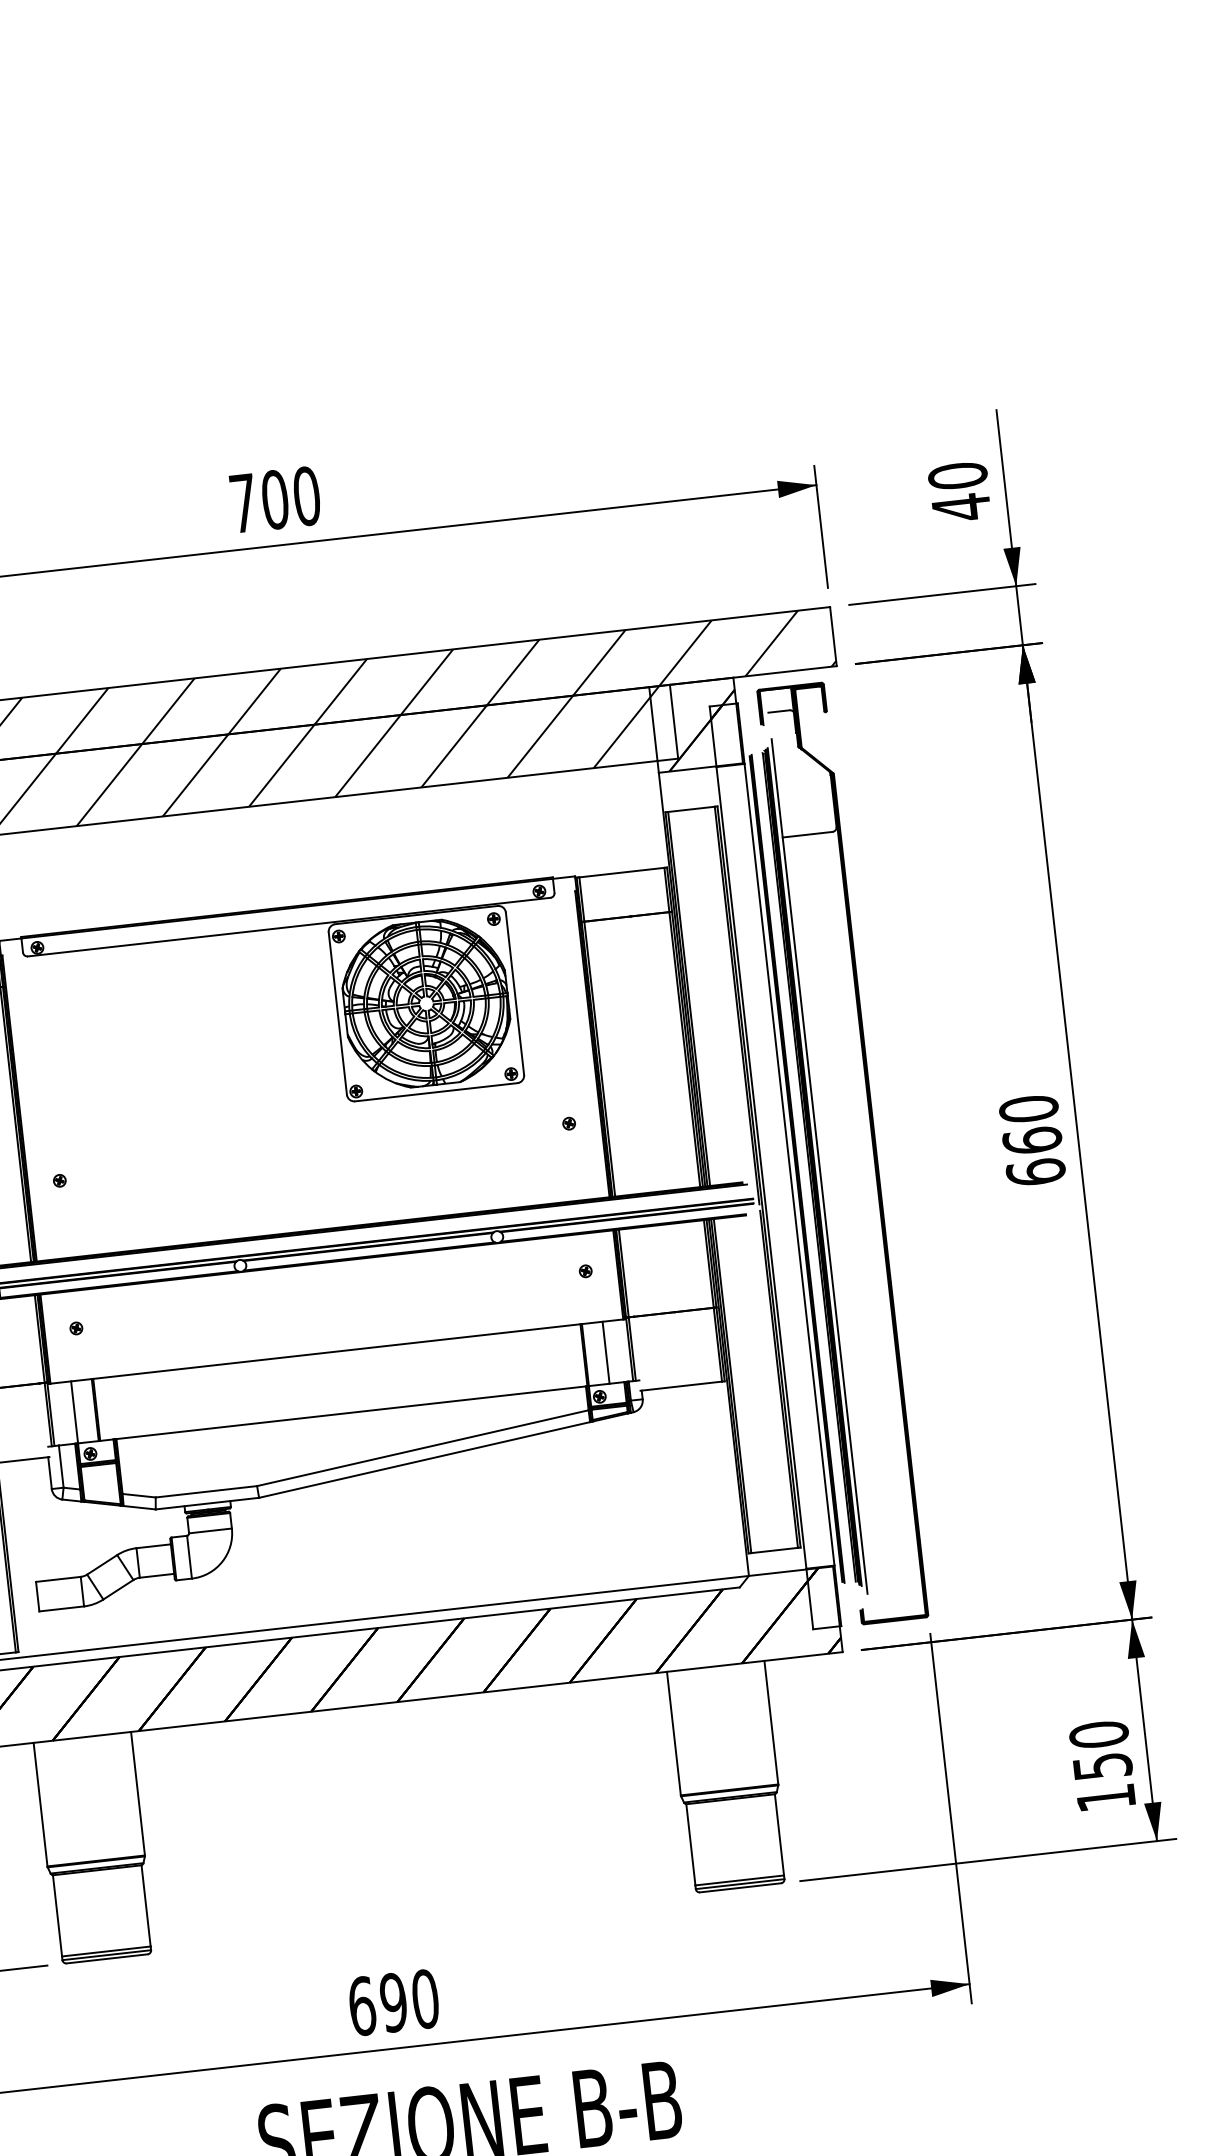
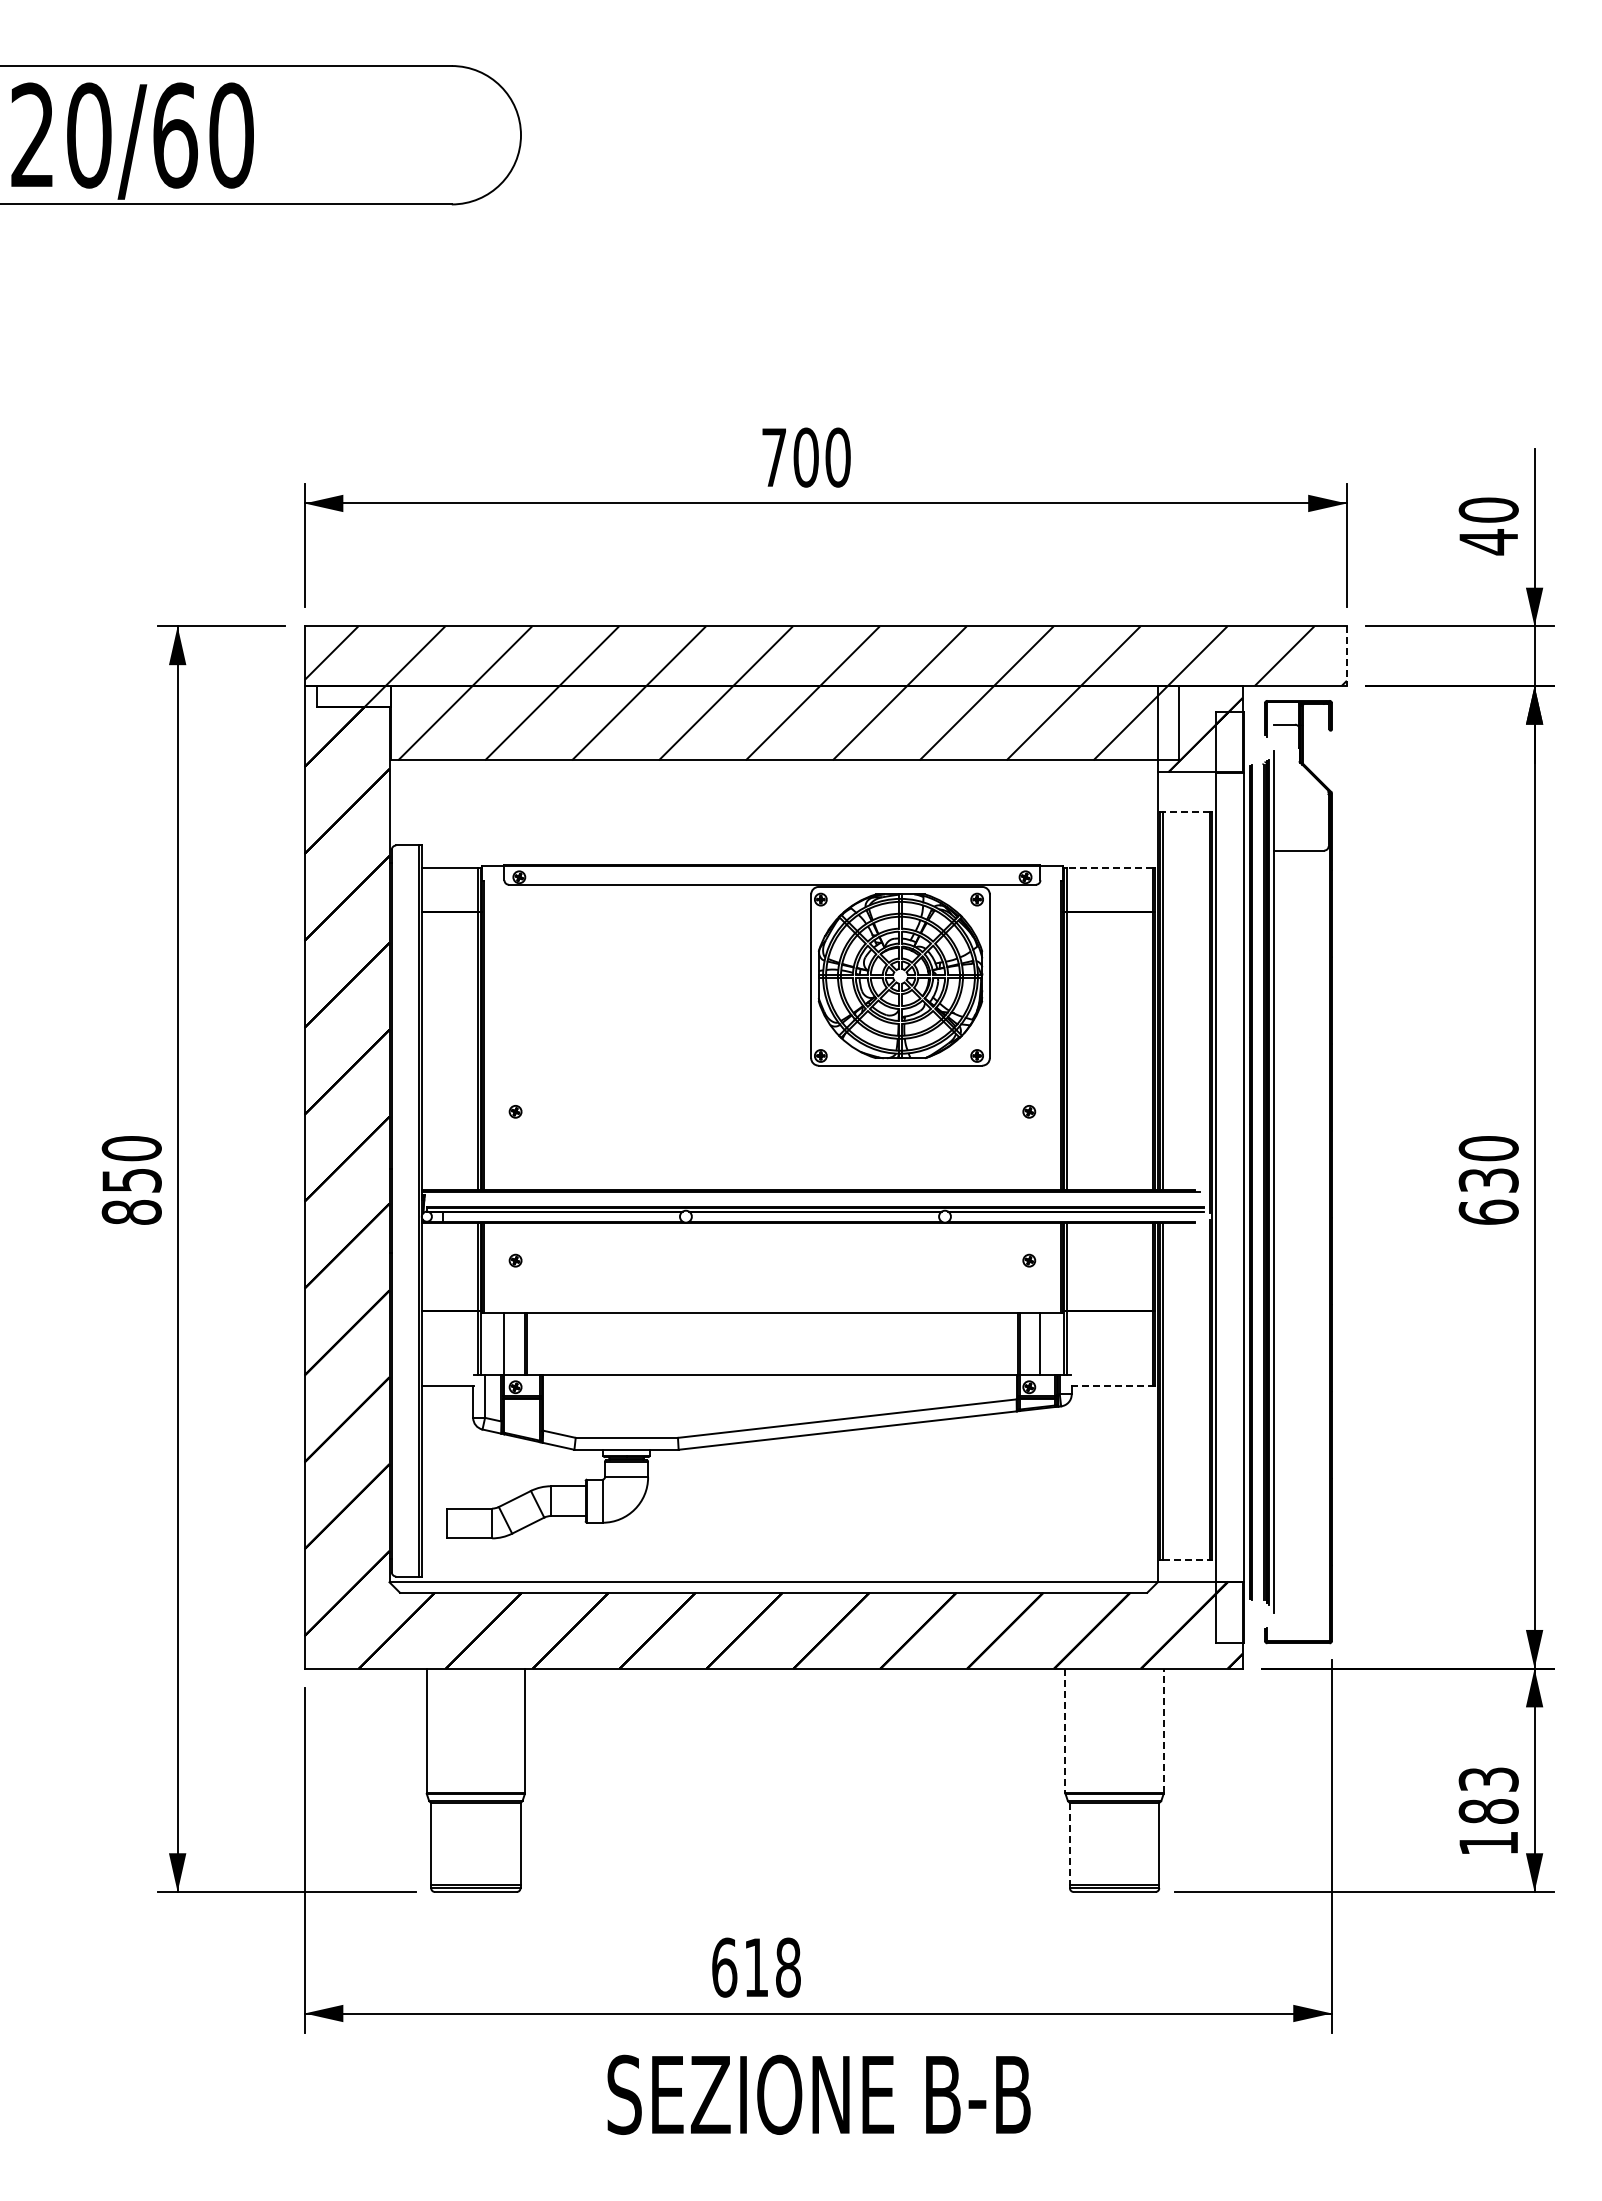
line: (833, 636) -> (1346, 656), solid -> dashed
line: (691, 809) -> (1186, 812), solid -> dashed
line: (621, 872) -> (1109, 867), solid -> dashed
text: (1032, 1139) -> (1488, 1179), 660 -> 630
line: (682, 1385) -> (1112, 1385), solid -> dashed
line: (774, 1550) -> (1186, 1559), solid -> dashed
line: (771, 1722) -> (1163, 1730), solid -> dashed
line: (674, 1734) -> (1065, 1731), solid -> dashed
text: (1100, 1750) -> (1488, 1795), 150 -> 183
line: (690, 1844) -> (1069, 1843), solid -> dashed
text: (409, 2000) -> (772, 1967), 690 -> 618

